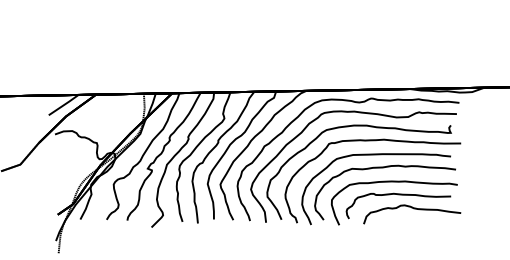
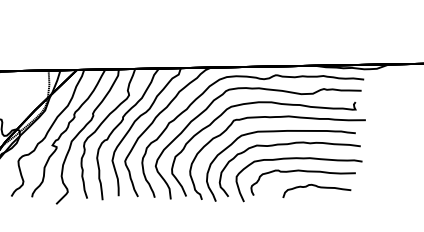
part: (412, 214) -> (317, 191), size x0.7

